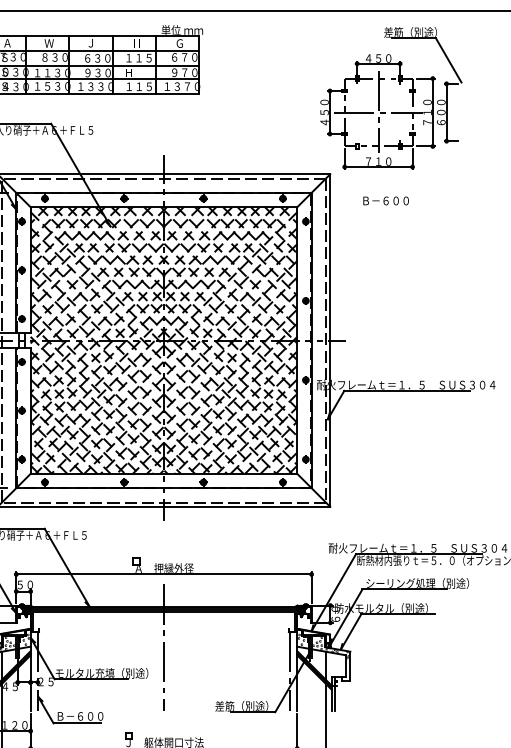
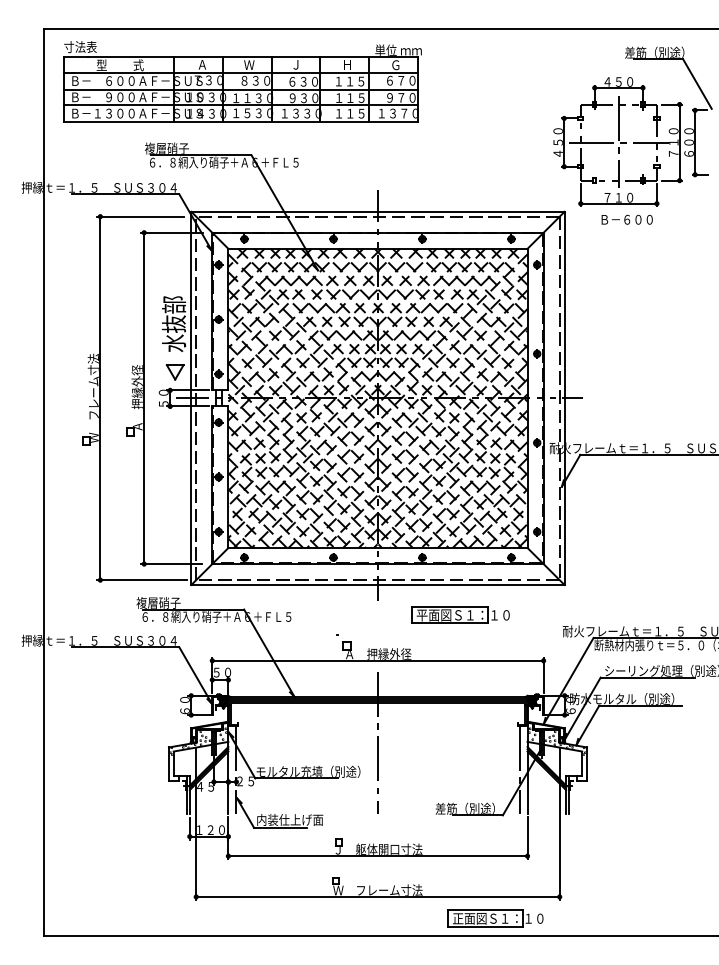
text: (139, 72) -> (350, 97), Ｈ -> １１５
text: (385, 200) -> (626, 219), moved
part: (237, 533) -> (460, 614), added
text: (85, 715) -> (290, 819), Ｂ－６００ -> 内装仕上げ面

